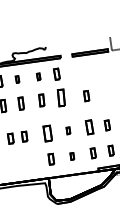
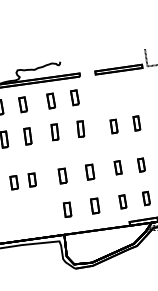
part: (38, 76) -> (50, 100), size x1.67
part: (17, 79) -> (22, 104), size x1.67
part: (103, 93) -> (136, 123), added
part: (61, 98) -> (80, 129), size x0.71
part: (89, 127) -> (117, 167), size x0.71
part: (68, 130) -> (90, 171), size x1.67
part: (47, 133) -> (62, 175), size x0.71
part: (72, 156) -> (95, 206), size x1.67

